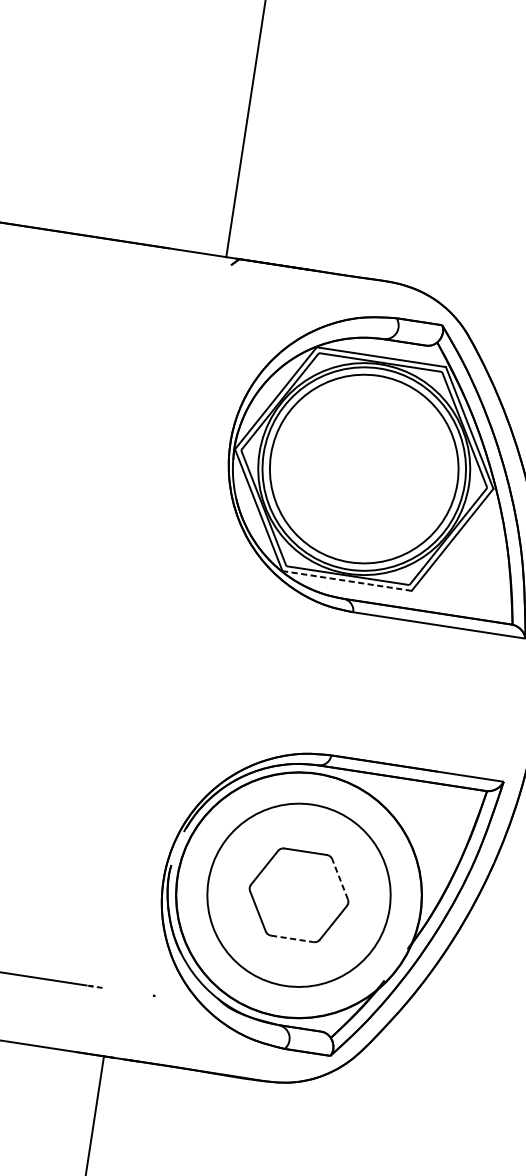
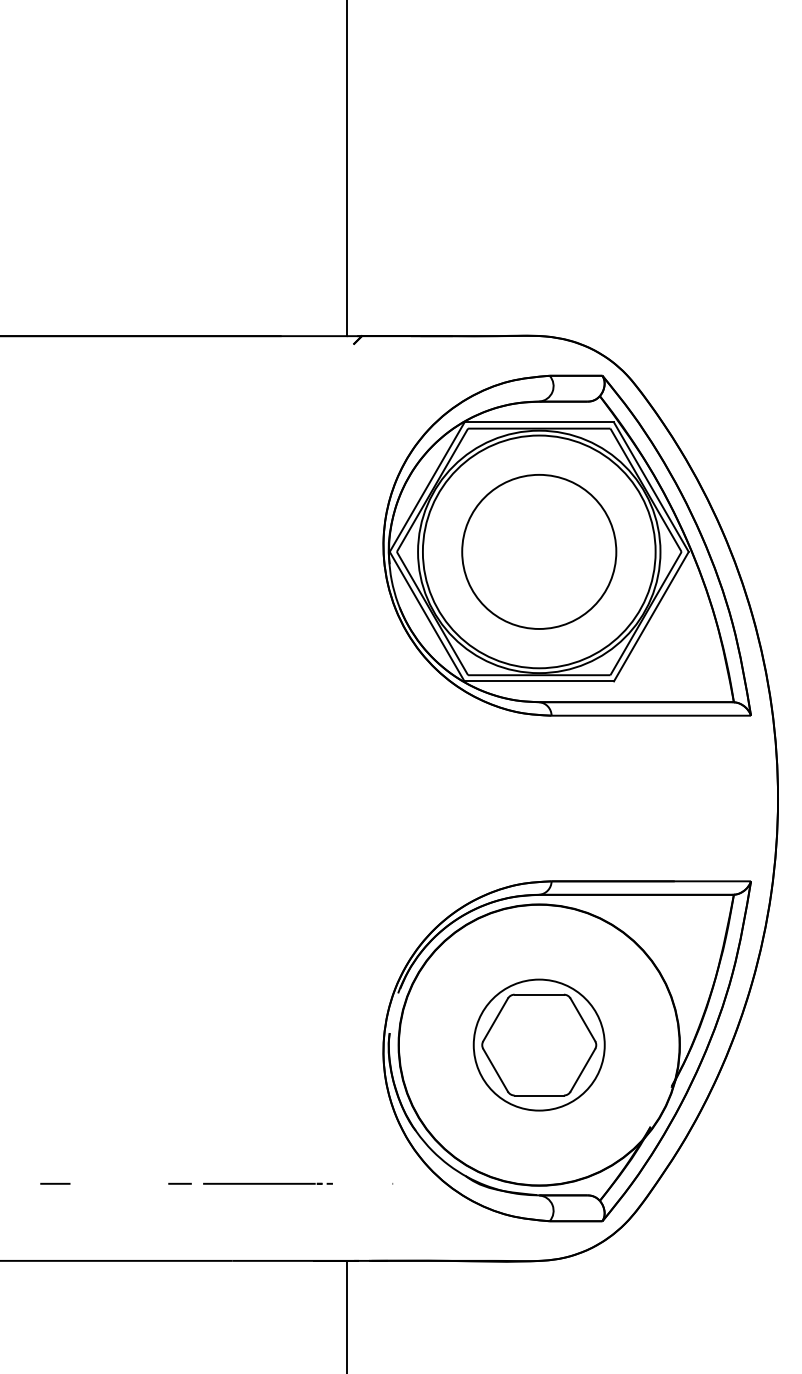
circle: (364, 468) -> (539, 551), size x0.71
line: (347, 581) -> (539, 681), dashed -> solid
line: (339, 878) -> (582, 1019), dashed -> solid
circle: (298, 894) -> (538, 1044), size x0.62
line: (292, 938) -> (539, 1095), dashed -> solid

